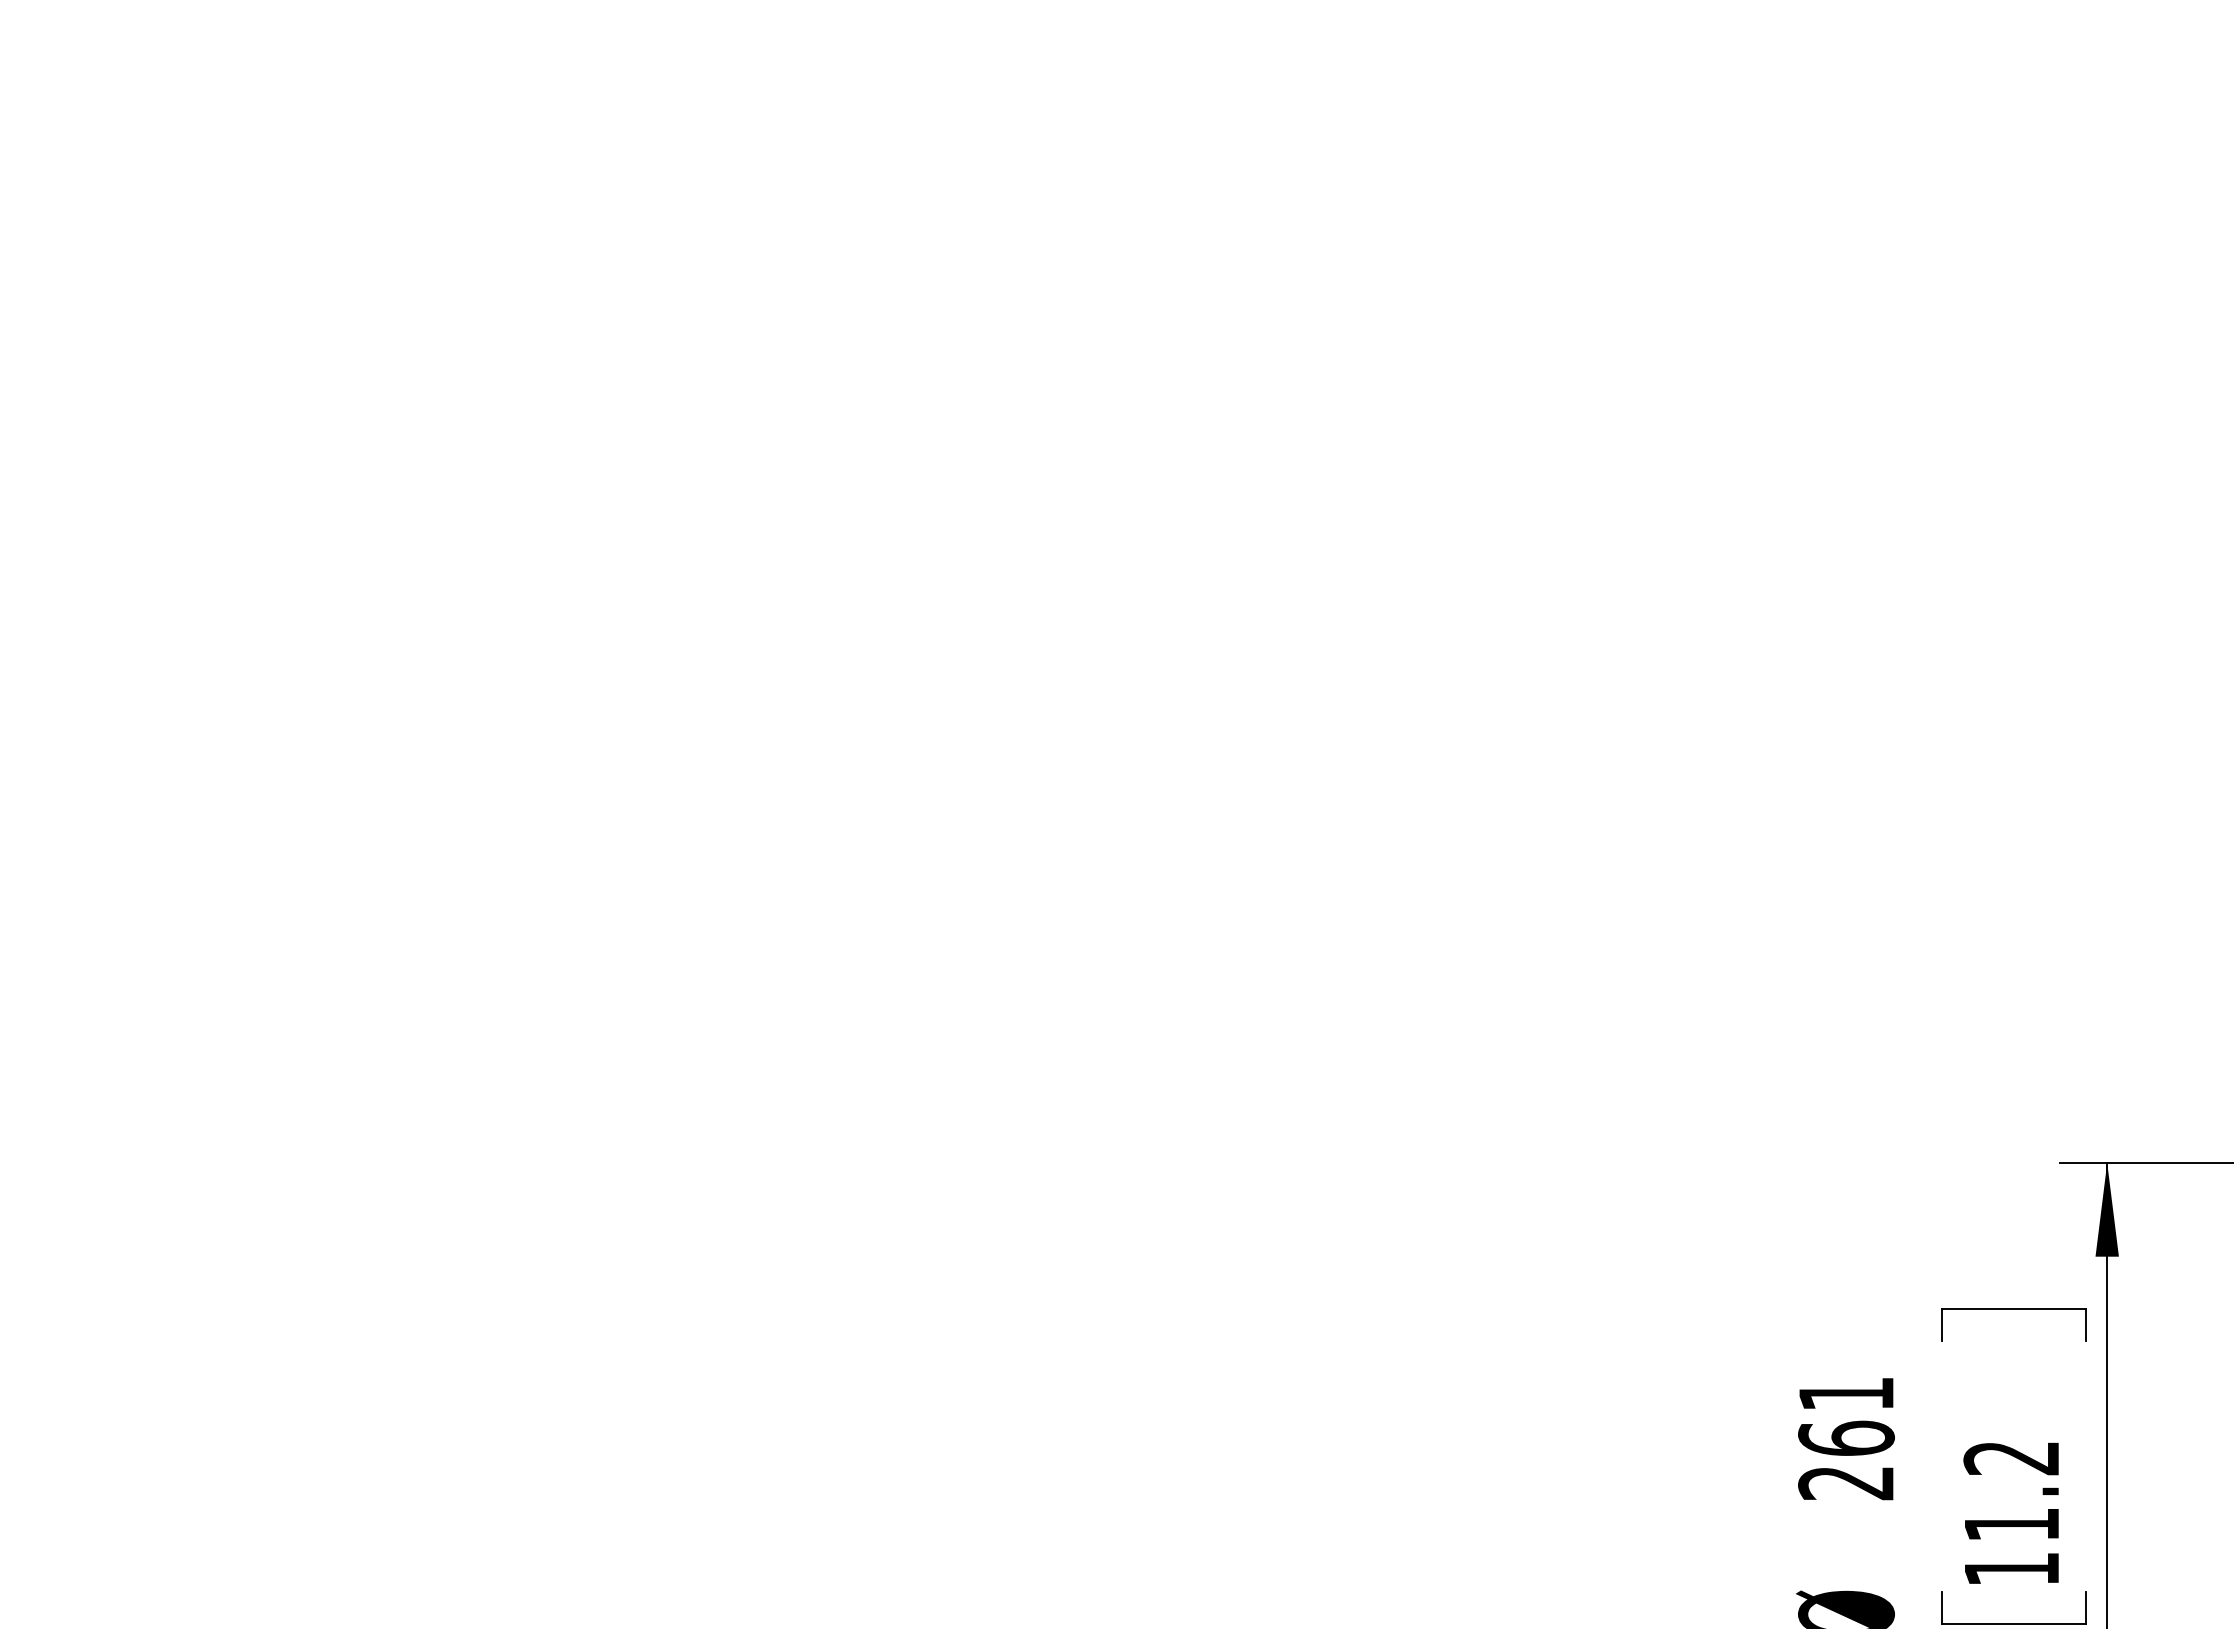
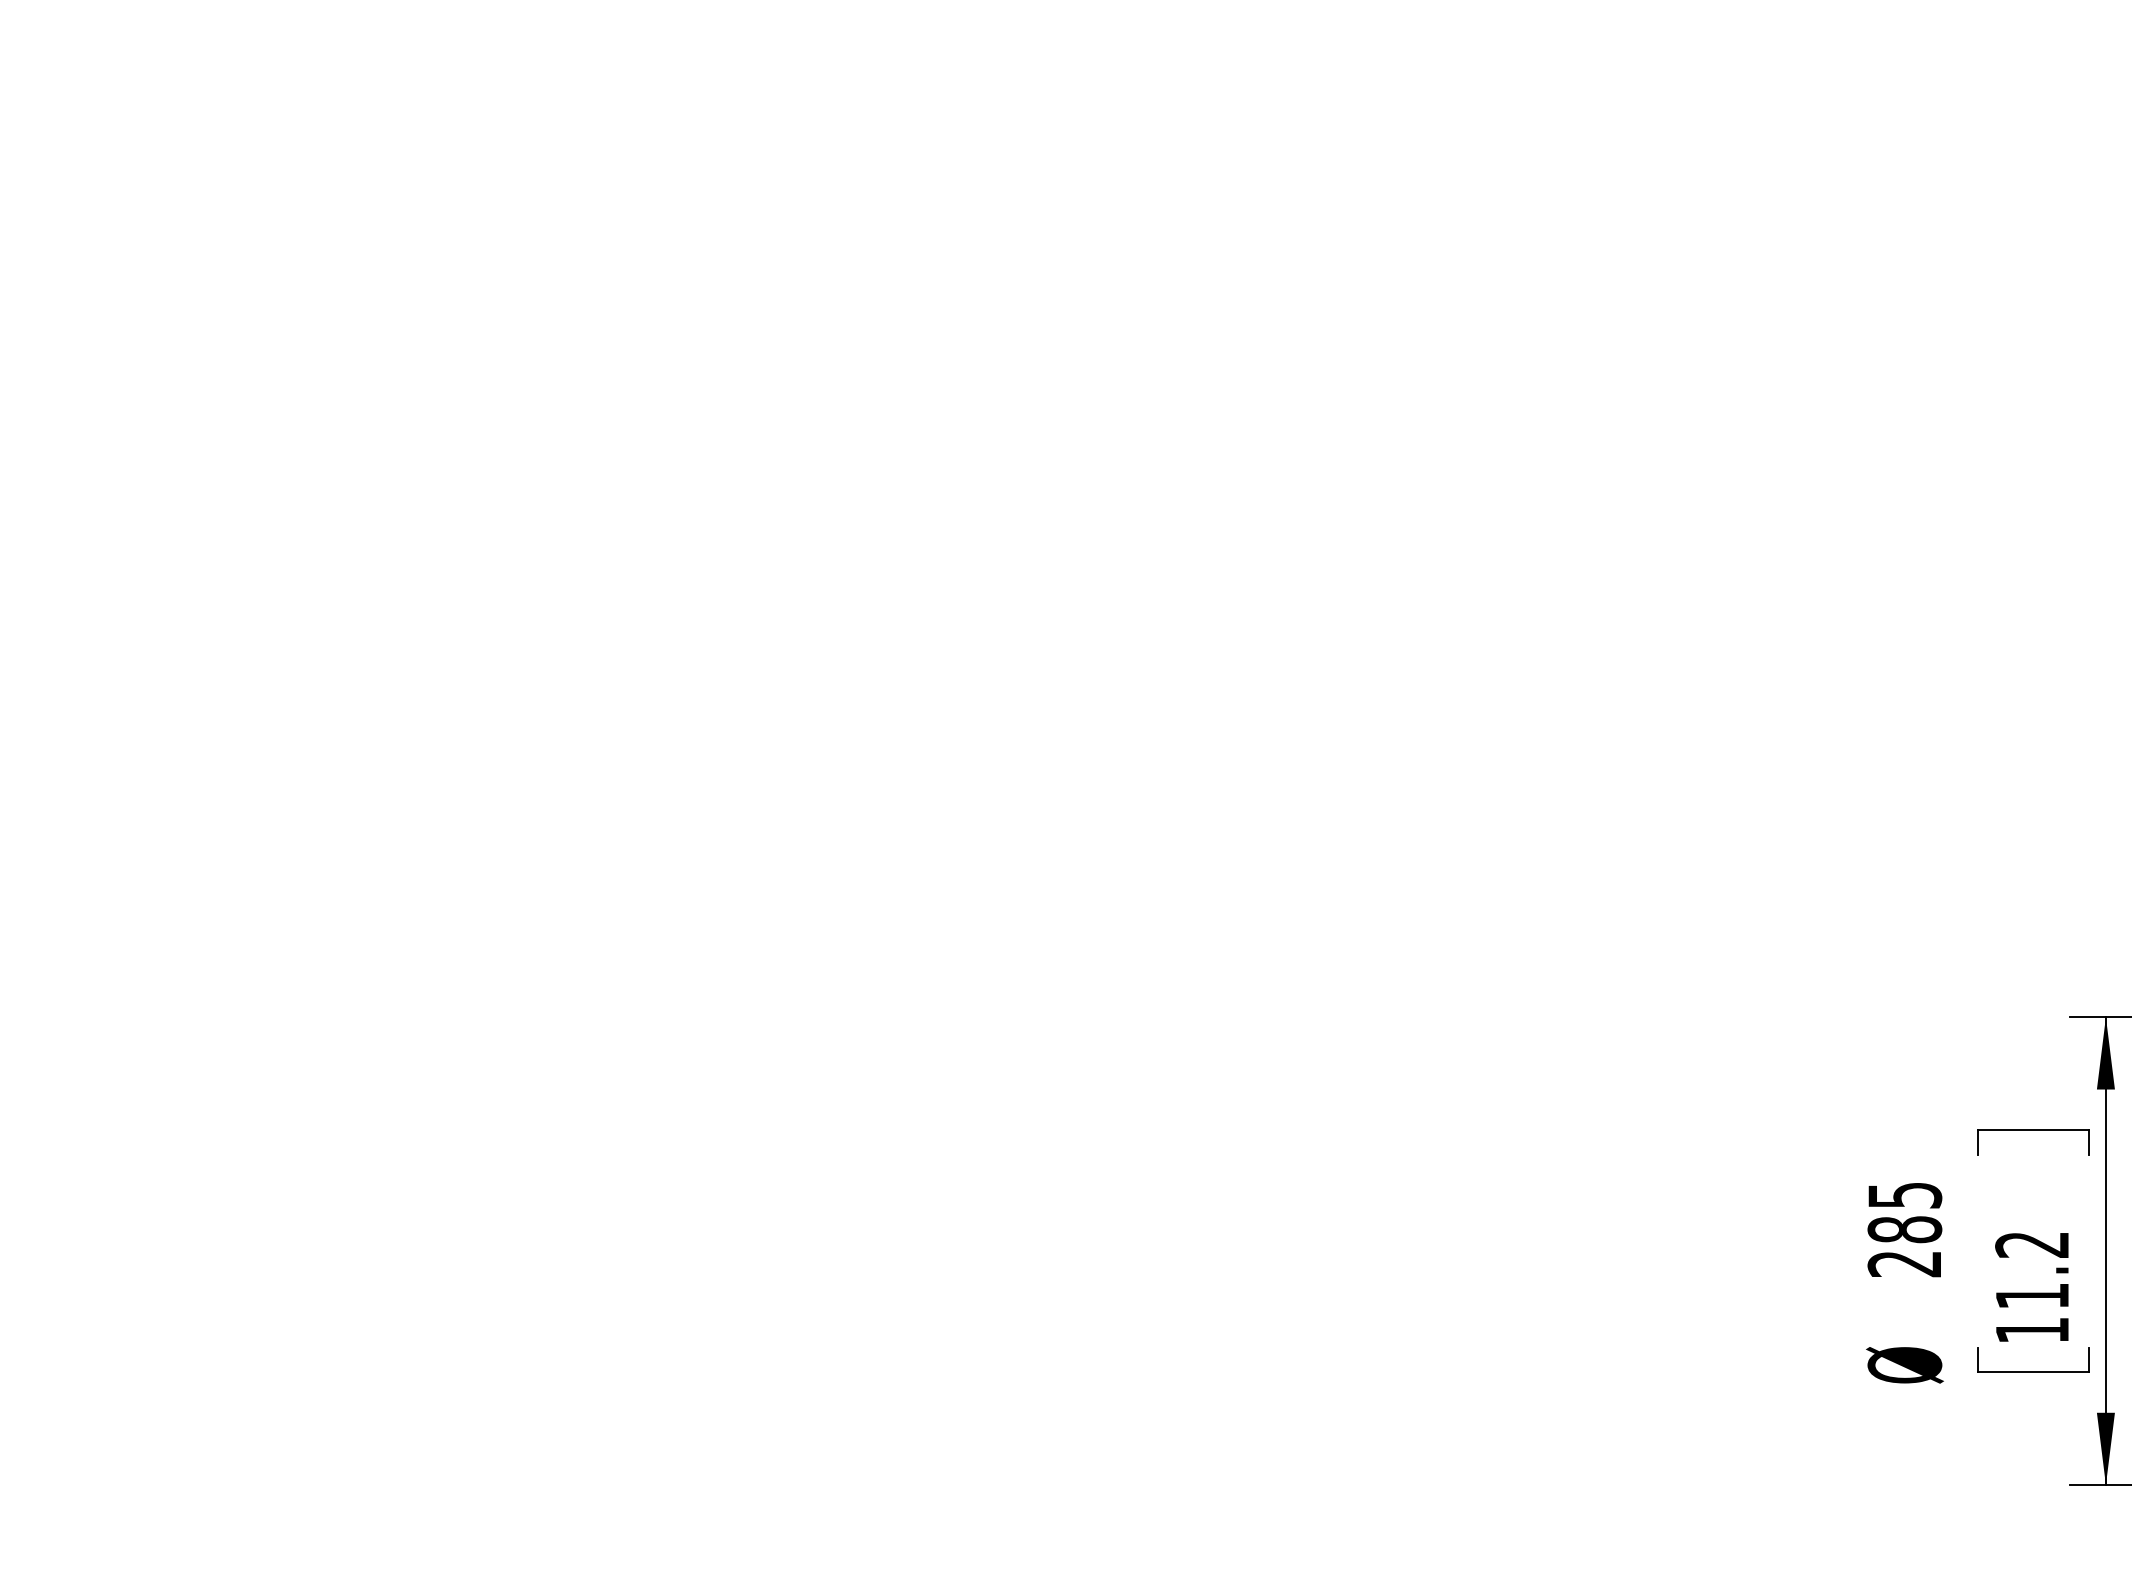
text: (1845, 1417) -> (1904, 1213), 261 -> 285

